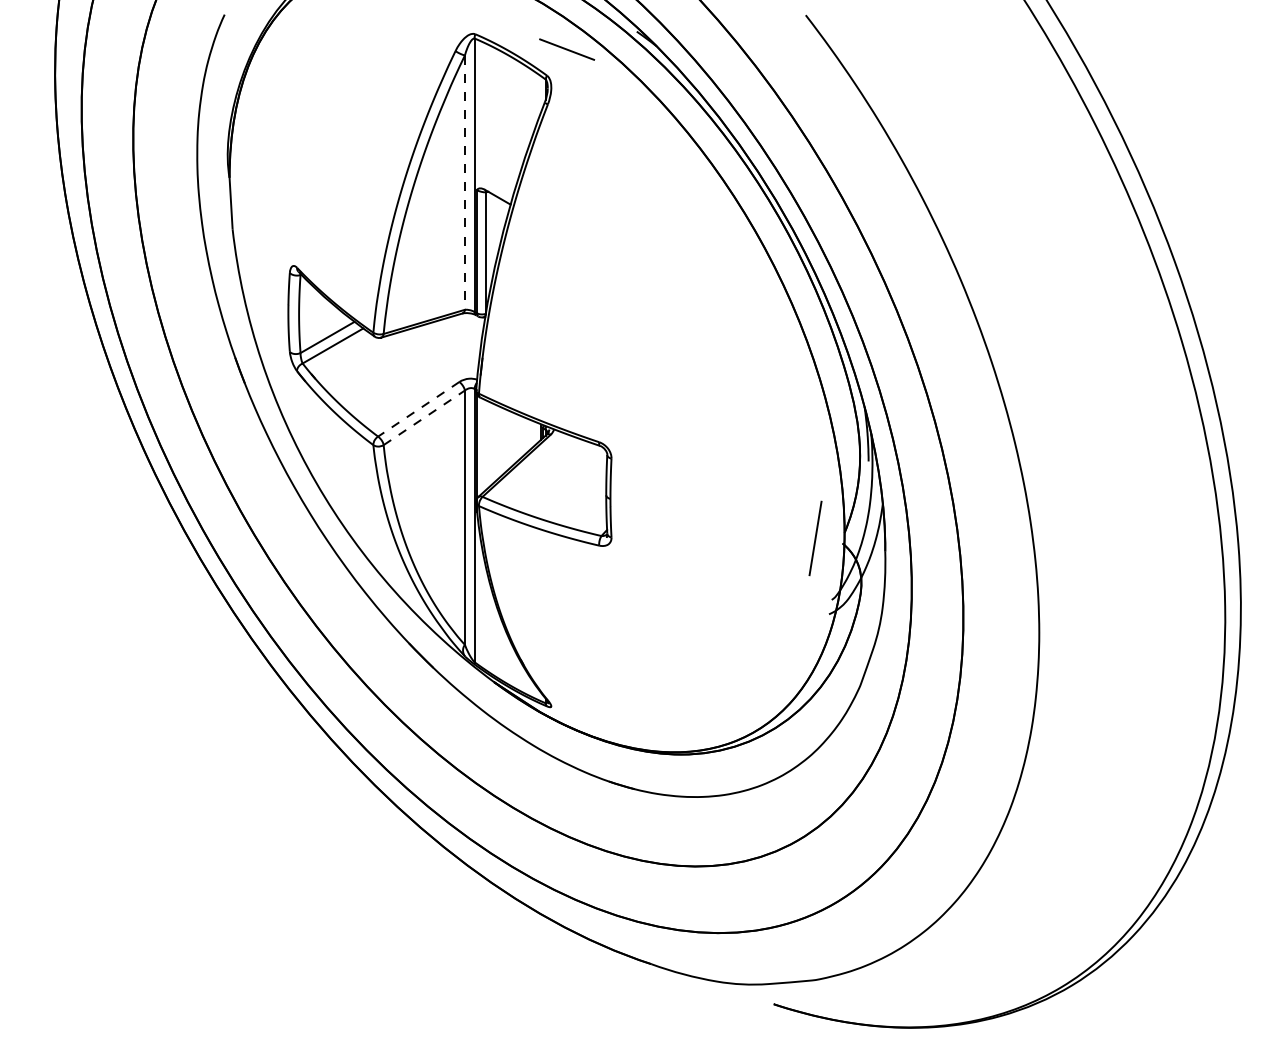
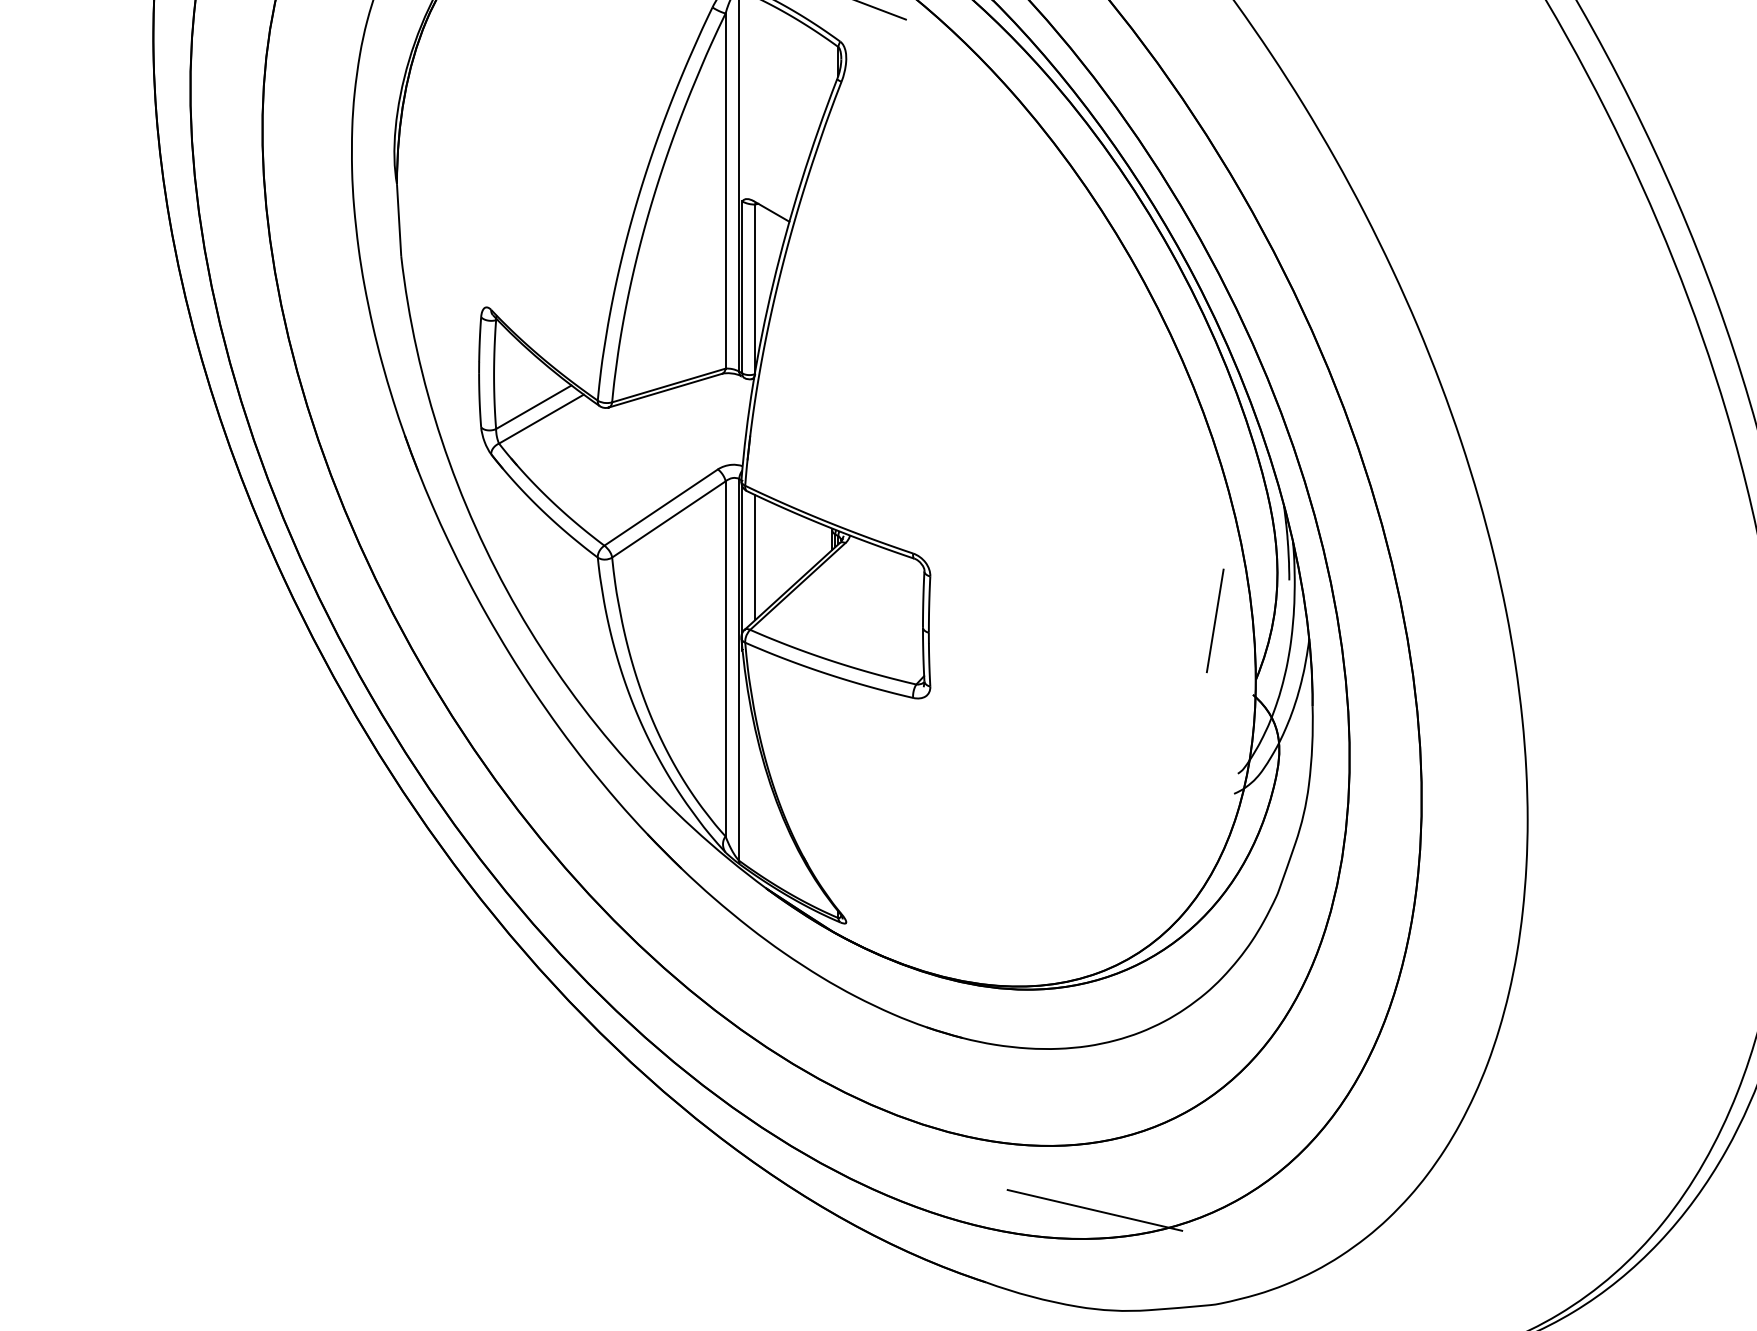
line: (464, 183) -> (725, 192), dashed -> solid
line: (418, 409) -> (660, 507), dashed -> solid
line: (424, 417) -> (669, 519), dashed -> solid
line: (486, 444) -> (755, 556), added
line: (815, 538) -> (1215, 620), moved
line: (728, 912) -> (1093, 1210), added

